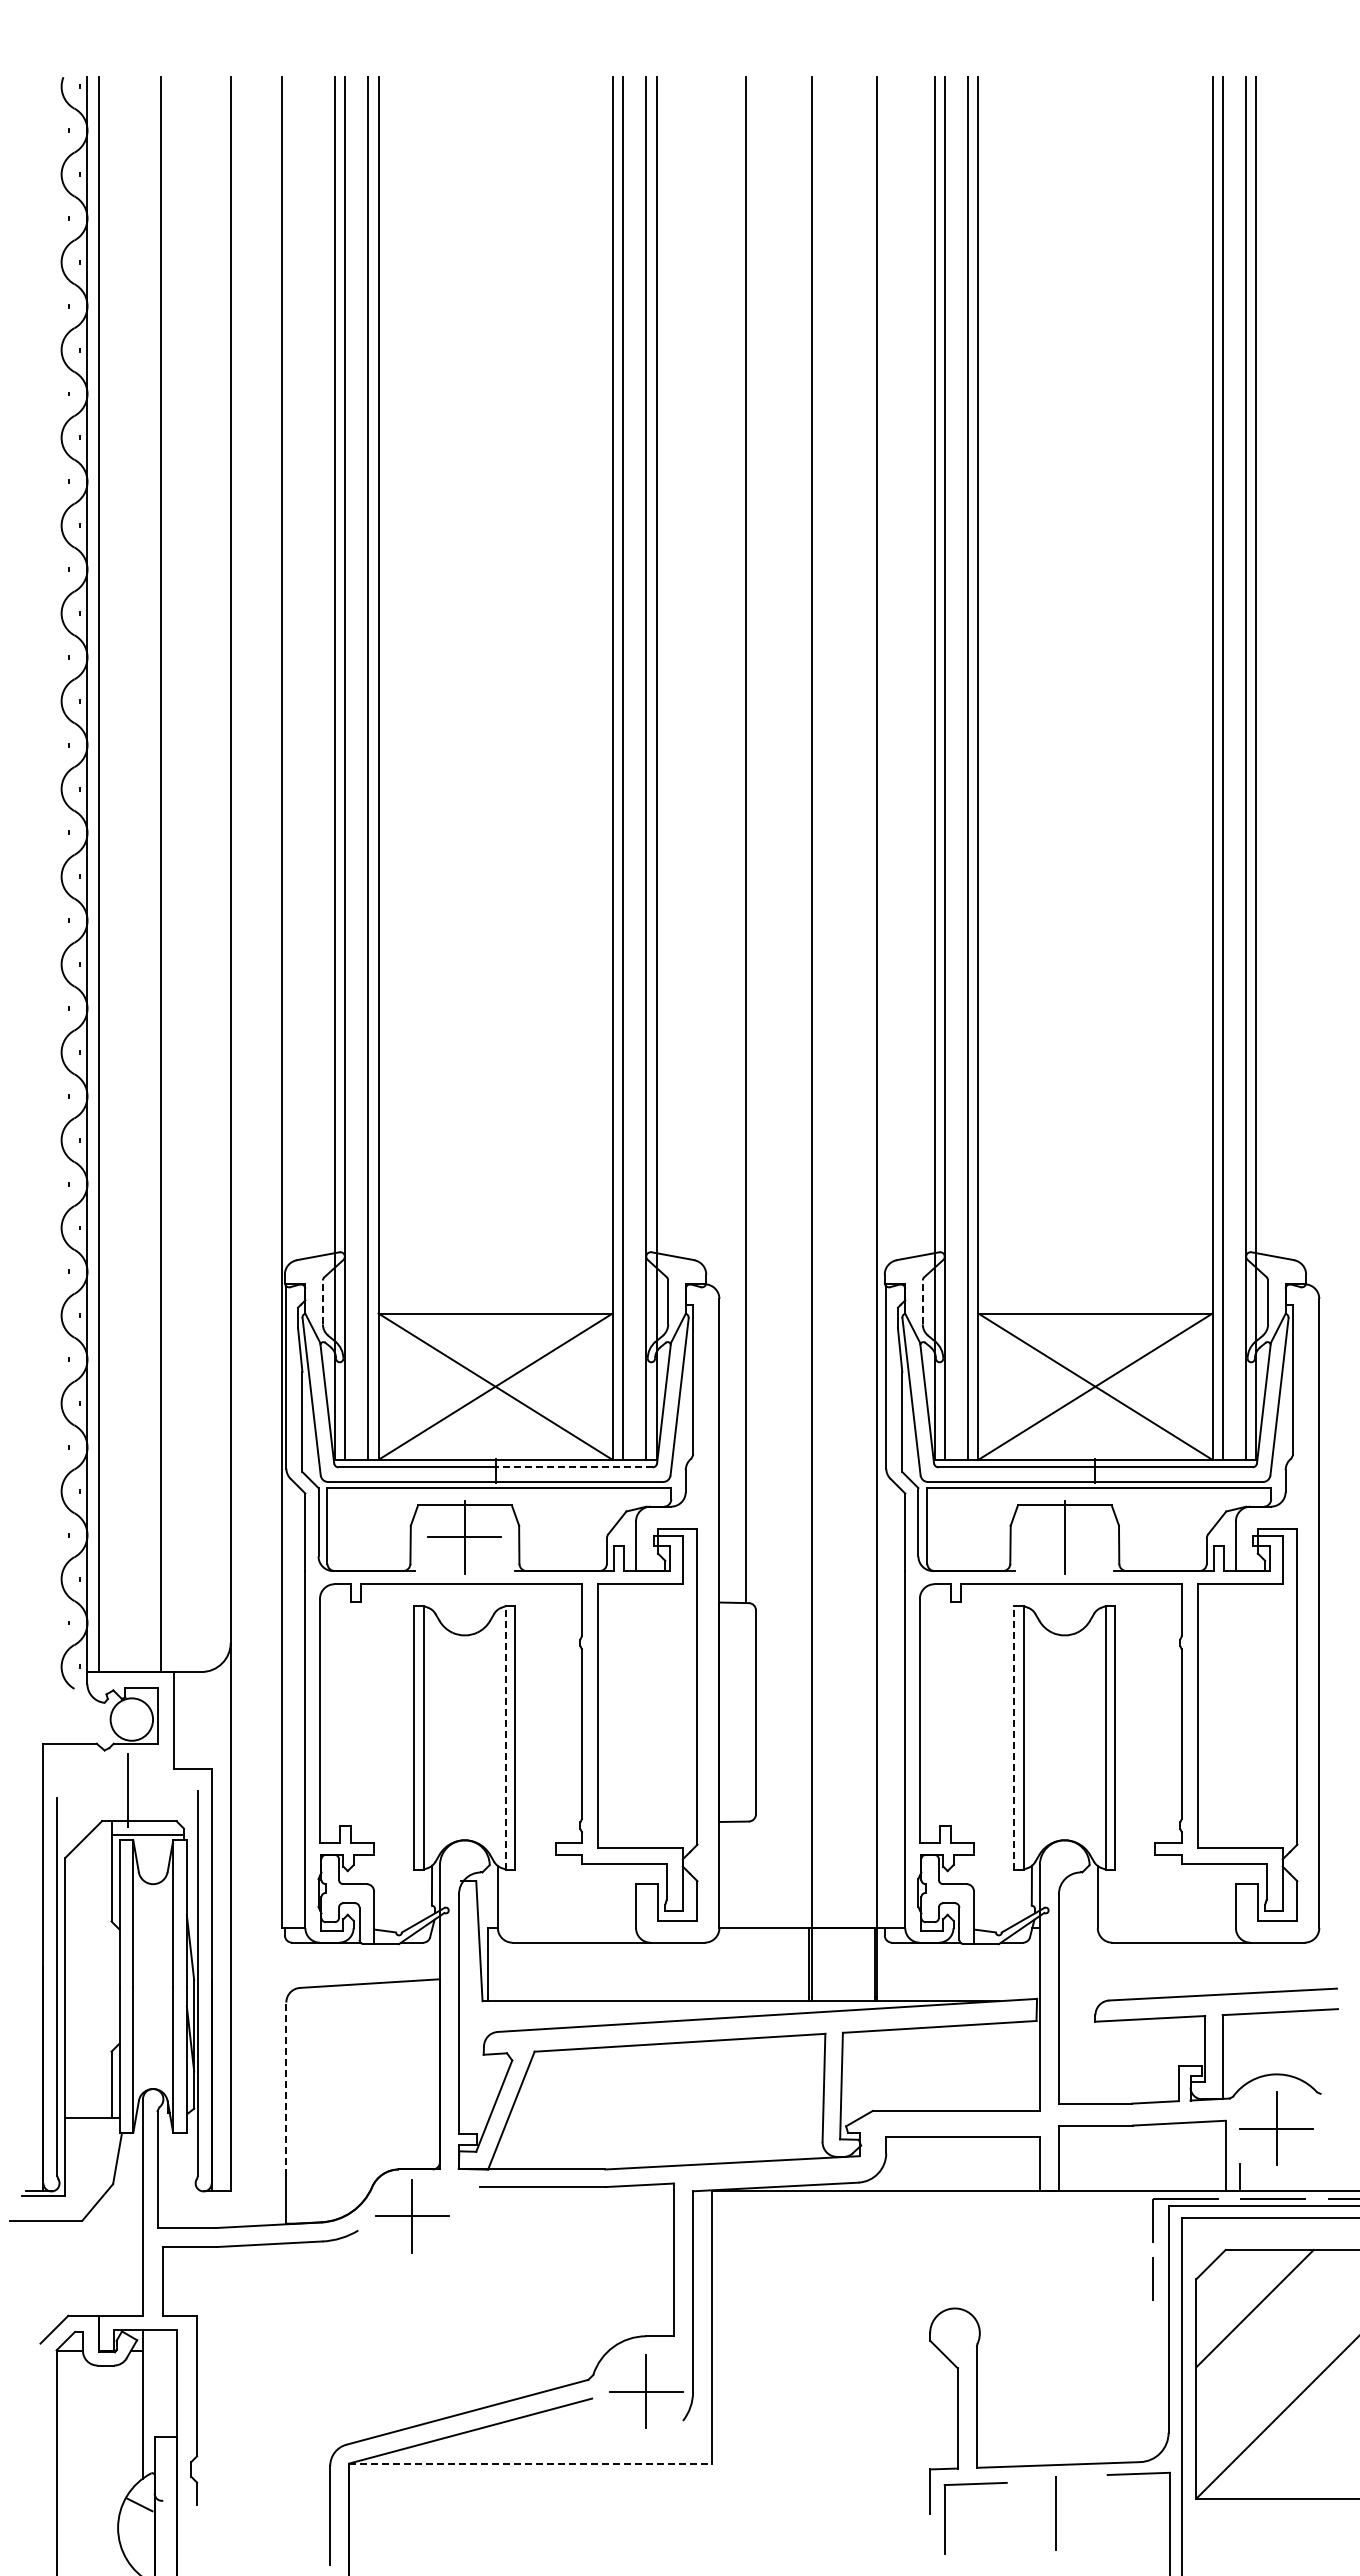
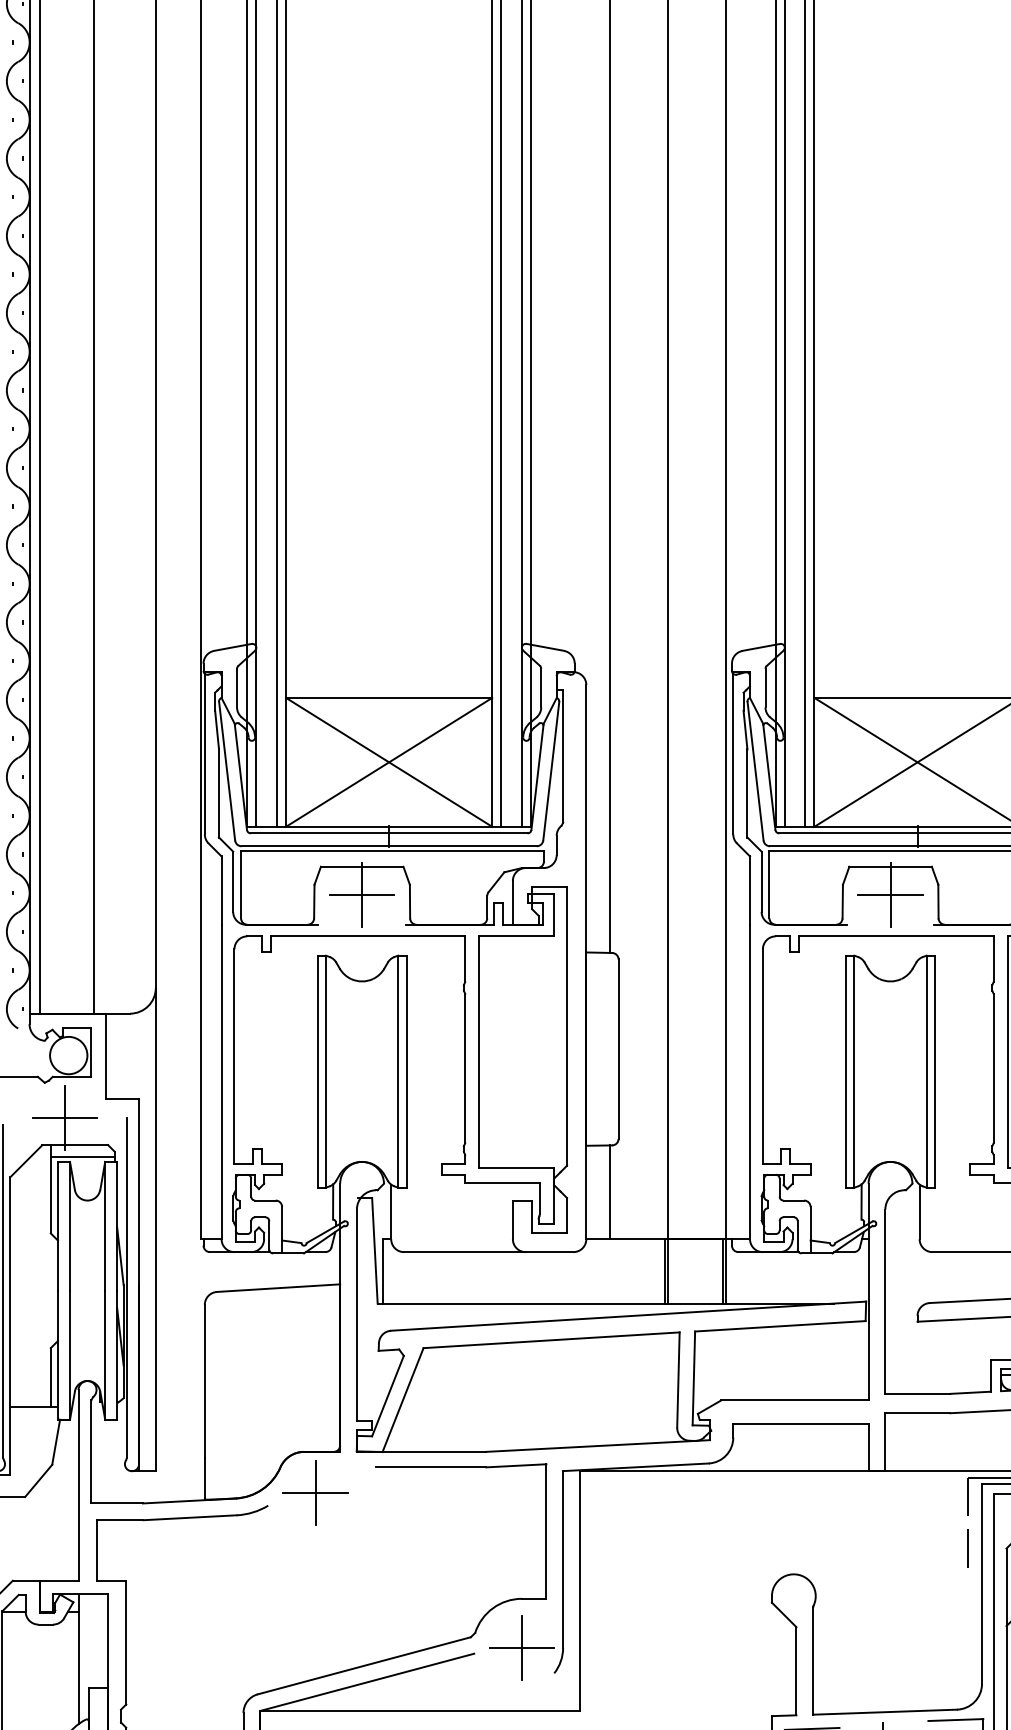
line: (322, 1302) -> (236, 688), dashed -> solid
line: (922, 1302) -> (765, 688), dashed -> solid
line: (574, 1467) -> (458, 833), dashed -> solid
line: (1064, 1537) -> (890, 895), added
line: (505, 1737) -> (397, 1071), dashed -> solid
line: (1014, 1737) -> (846, 1071), dashed -> solid
line: (127, 1790) -> (64, 1118), added
line: (745, 1874) -> (609, 1192), added
line: (286, 2089) -> (204, 1381), dashed -> solid
line: (531, 2463) -> (420, 1710), dashed -> solid

